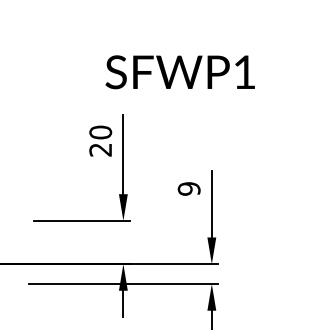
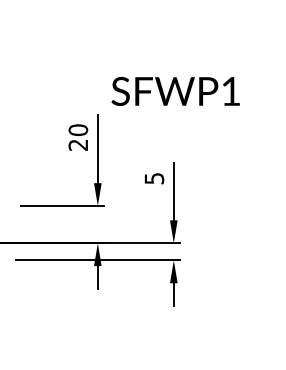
text: (180, 71) -> (175, 90), moved
text: (188, 188) -> (153, 178), 9 -> 5

